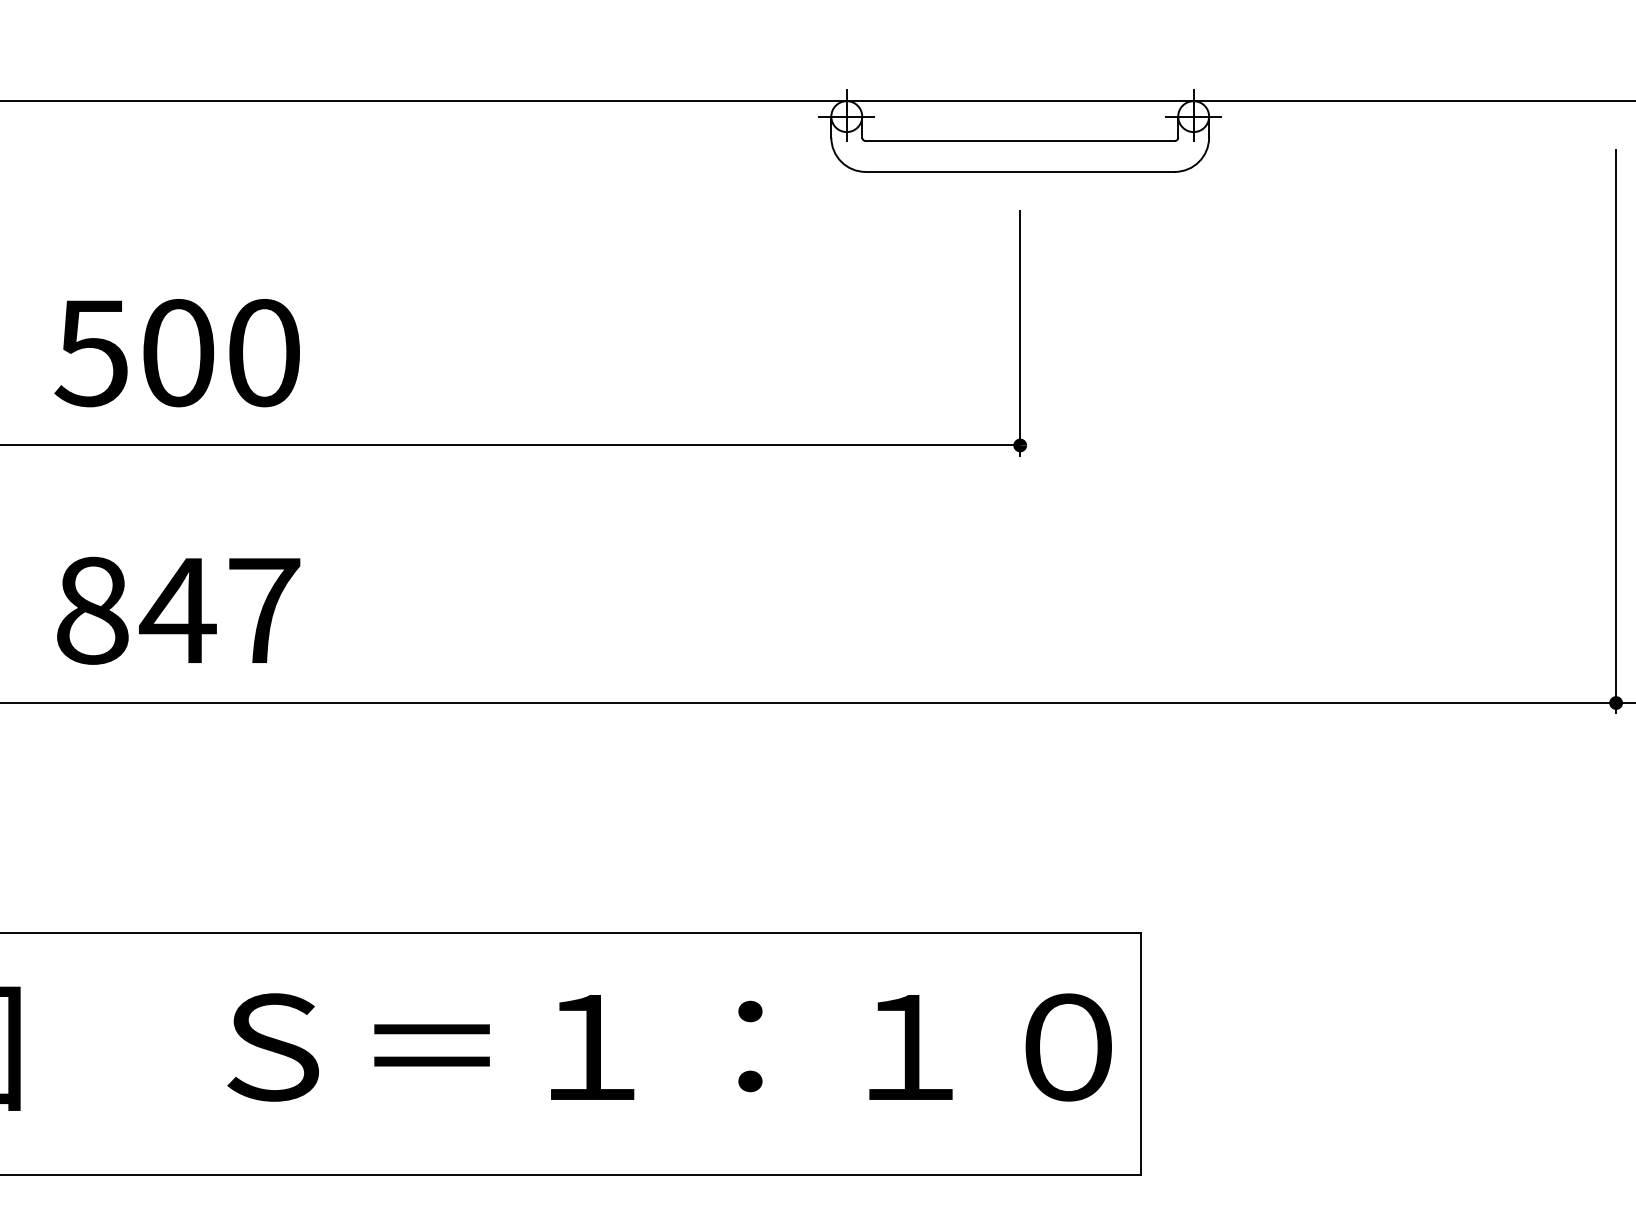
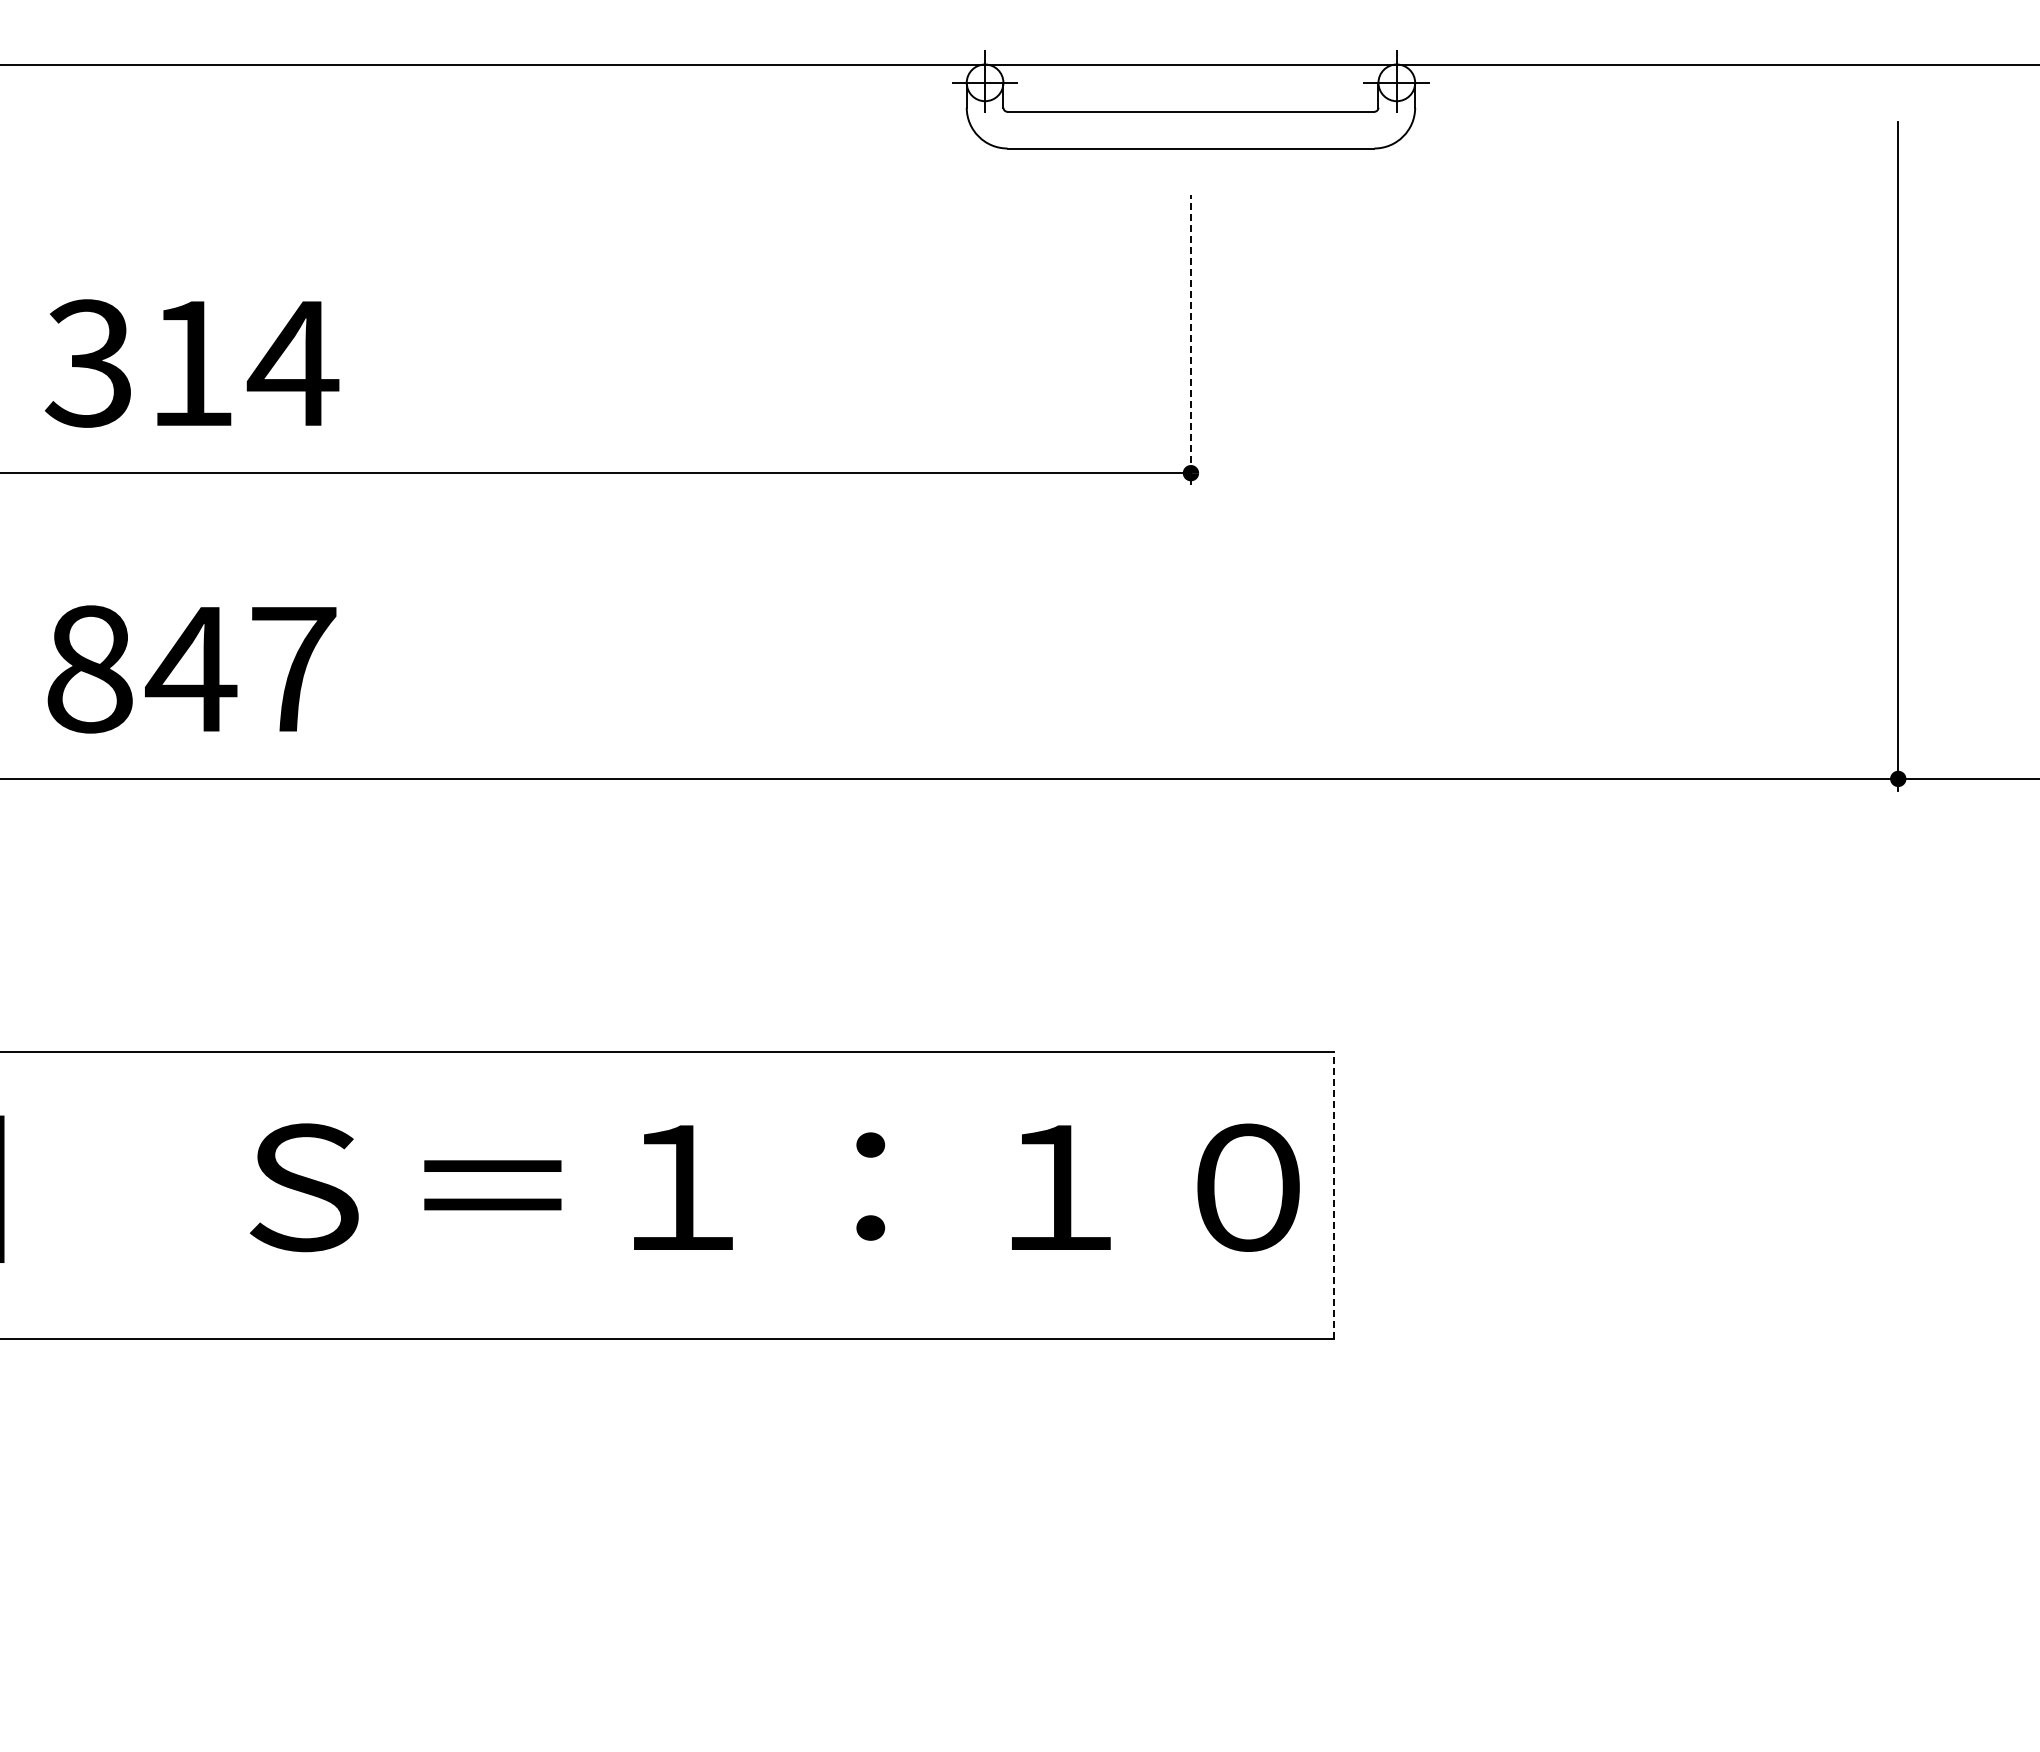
line: (1019, 332) -> (1190, 339), solid -> dashed
text: (178, 353) -> (191, 363), 500 -> 314
line: (1141, 1054) -> (1334, 1195), solid -> dashed

